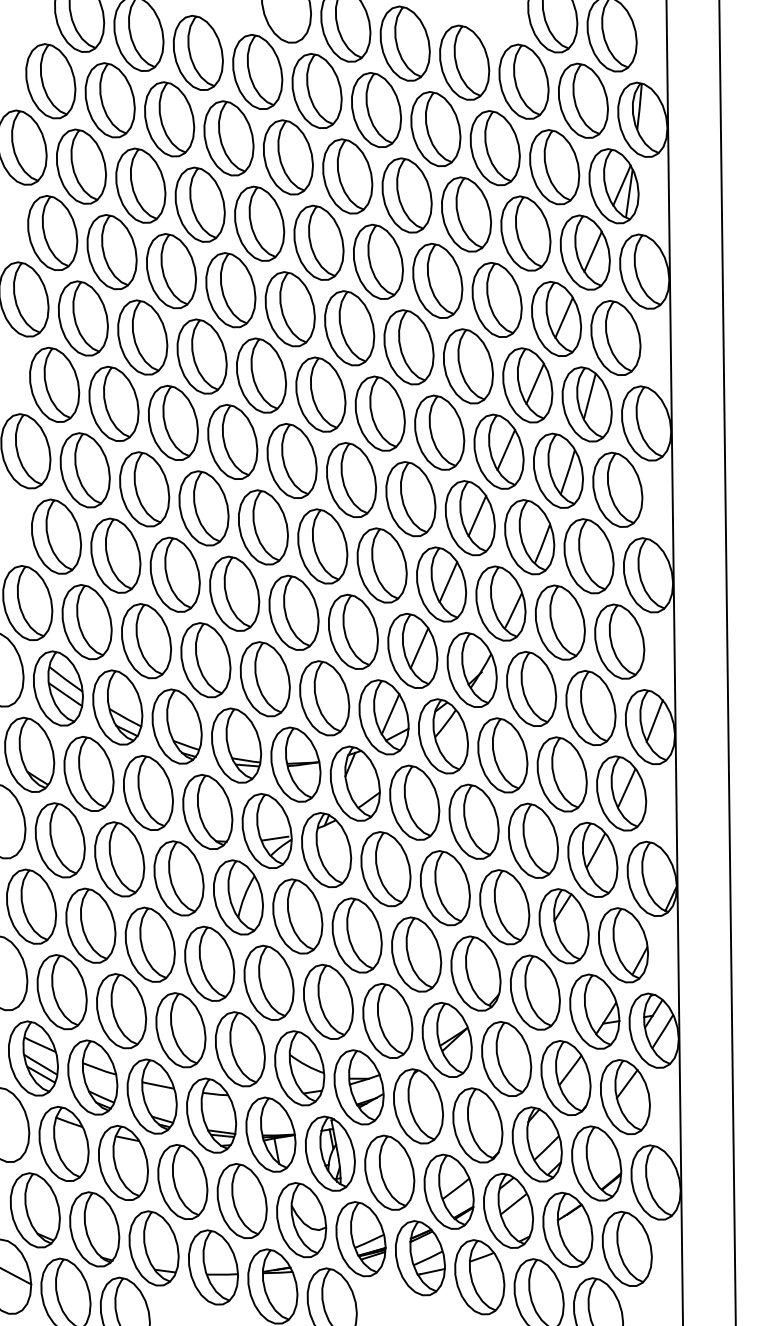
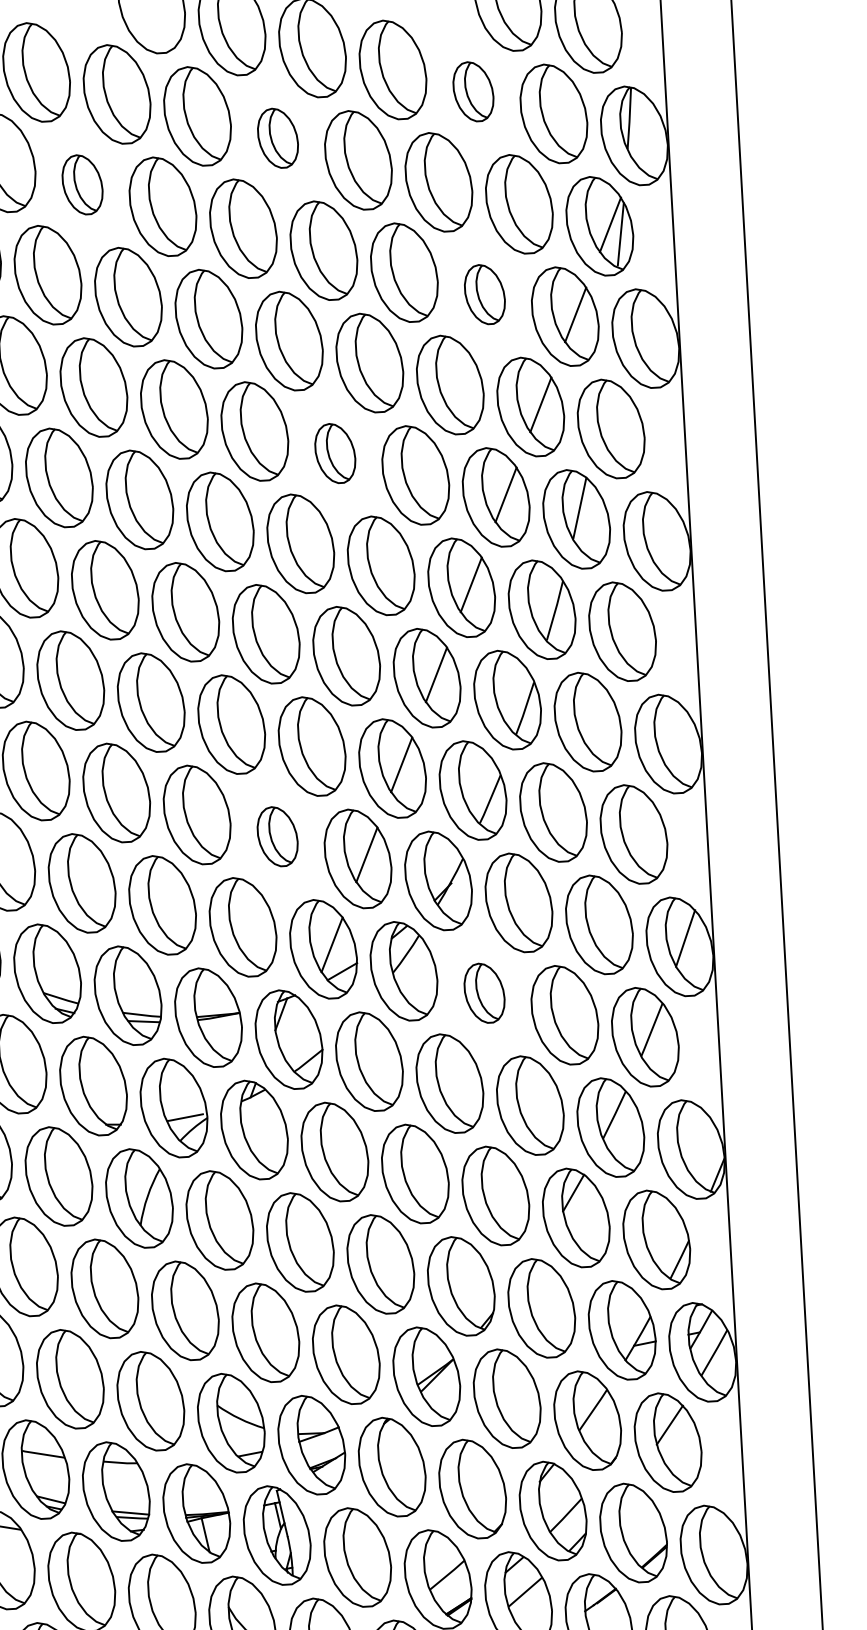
part: (523, 81) -> (472, 91), size x0.6
part: (376, 109) -> (278, 137), size x0.6
part: (228, 138) -> (81, 184), size x0.6
part: (525, 233) -> (484, 294), size x0.6
part: (408, 347) -> (334, 453), size x0.6
part: (353, 631) -> (277, 836), size x0.6
part: (502, 755) -> (484, 993), size x0.6

